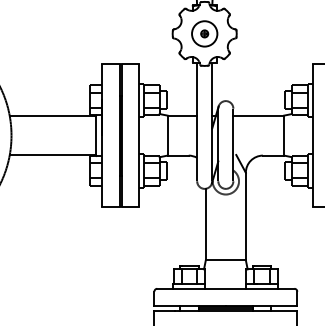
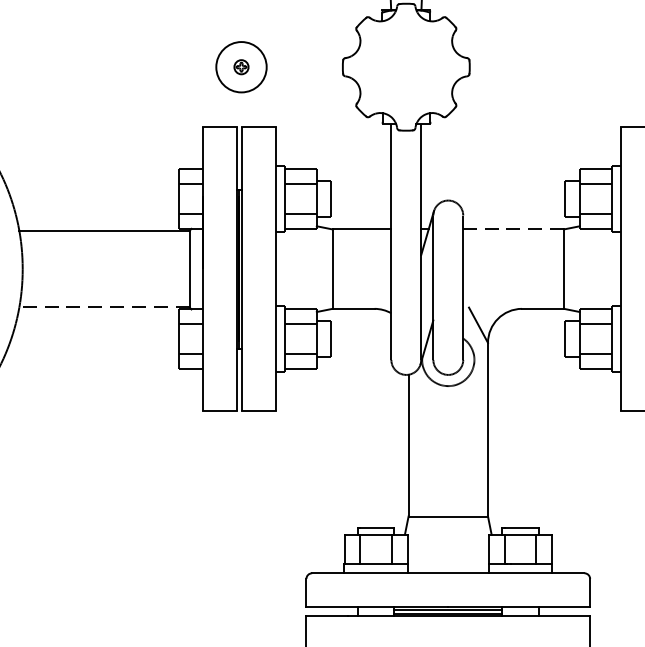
part: (204, 33) -> (241, 66), moved
line: (258, 115) -> (513, 229), solid -> dashed
line: (52, 154) -> (104, 306), solid -> dashed

